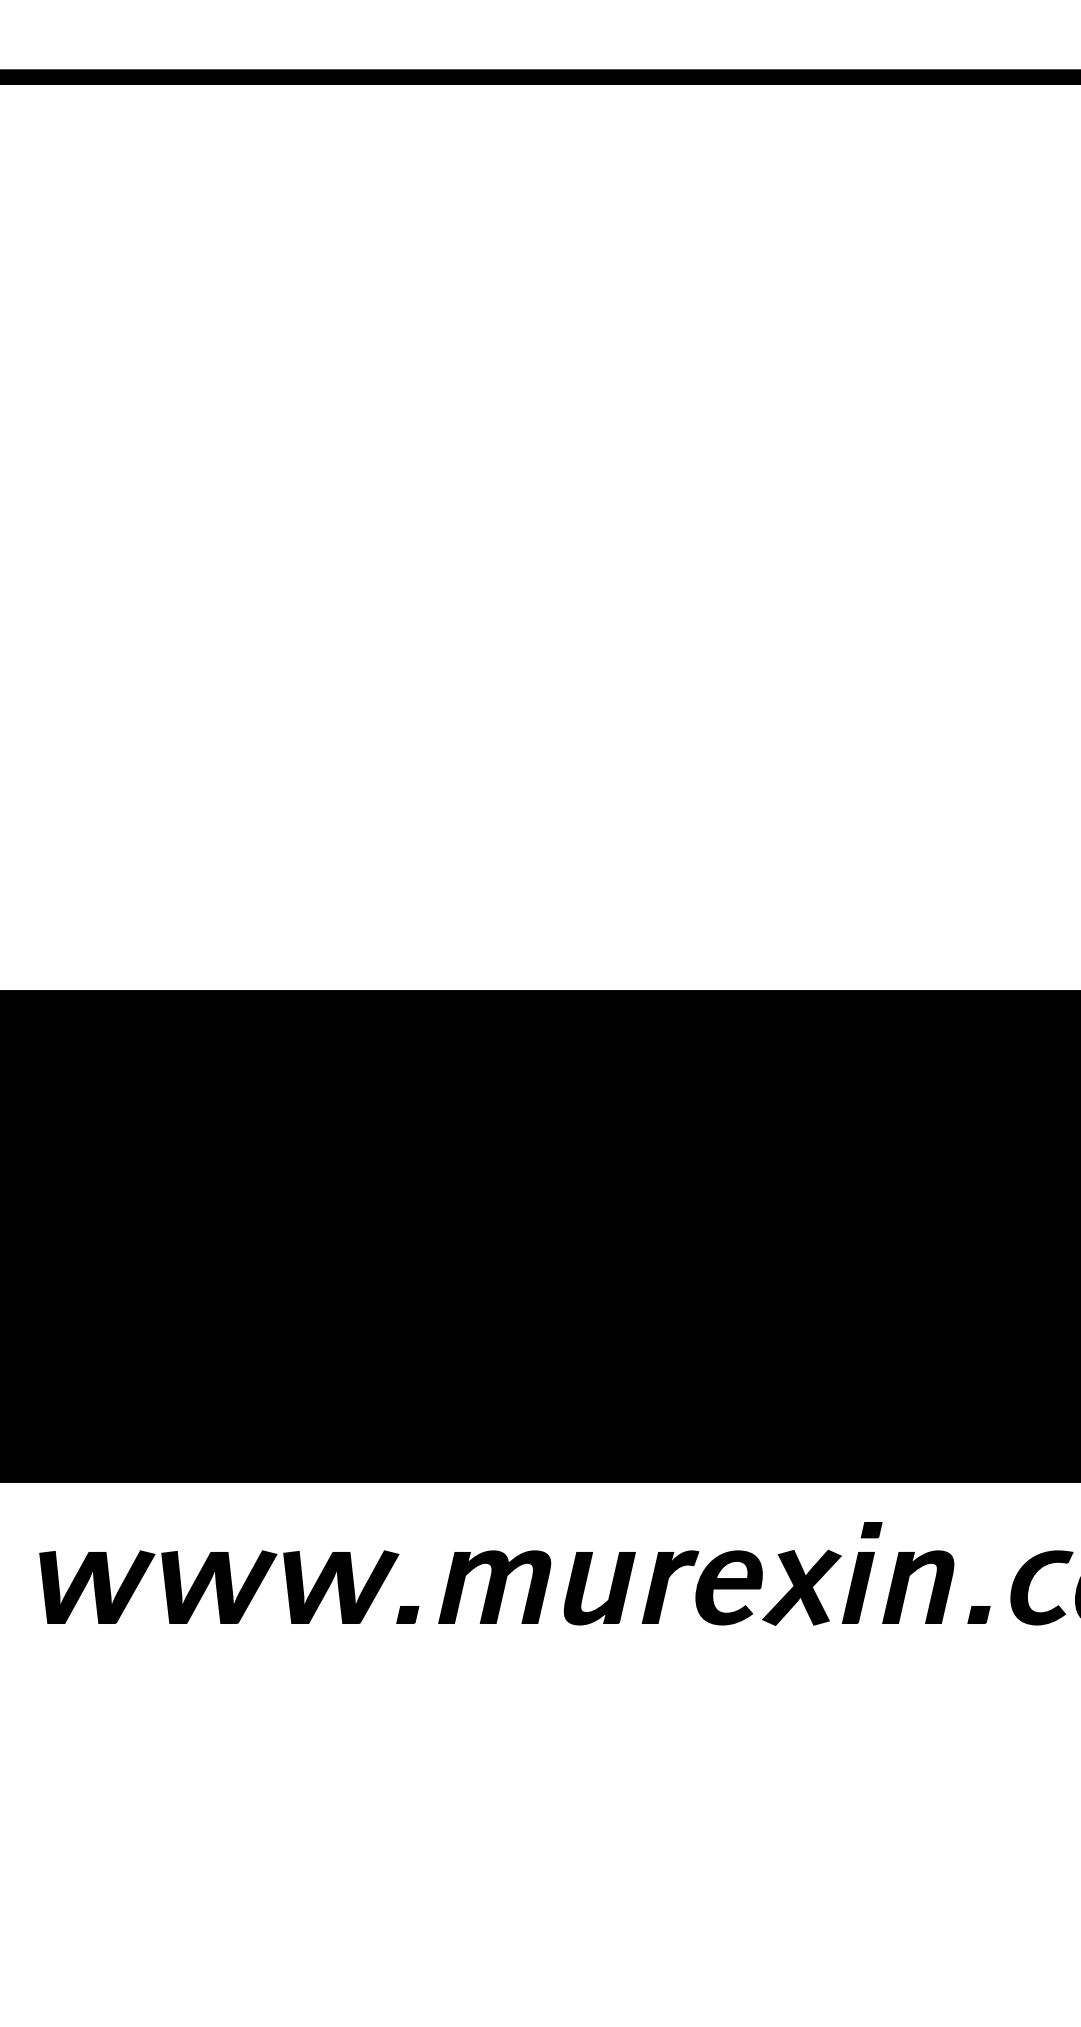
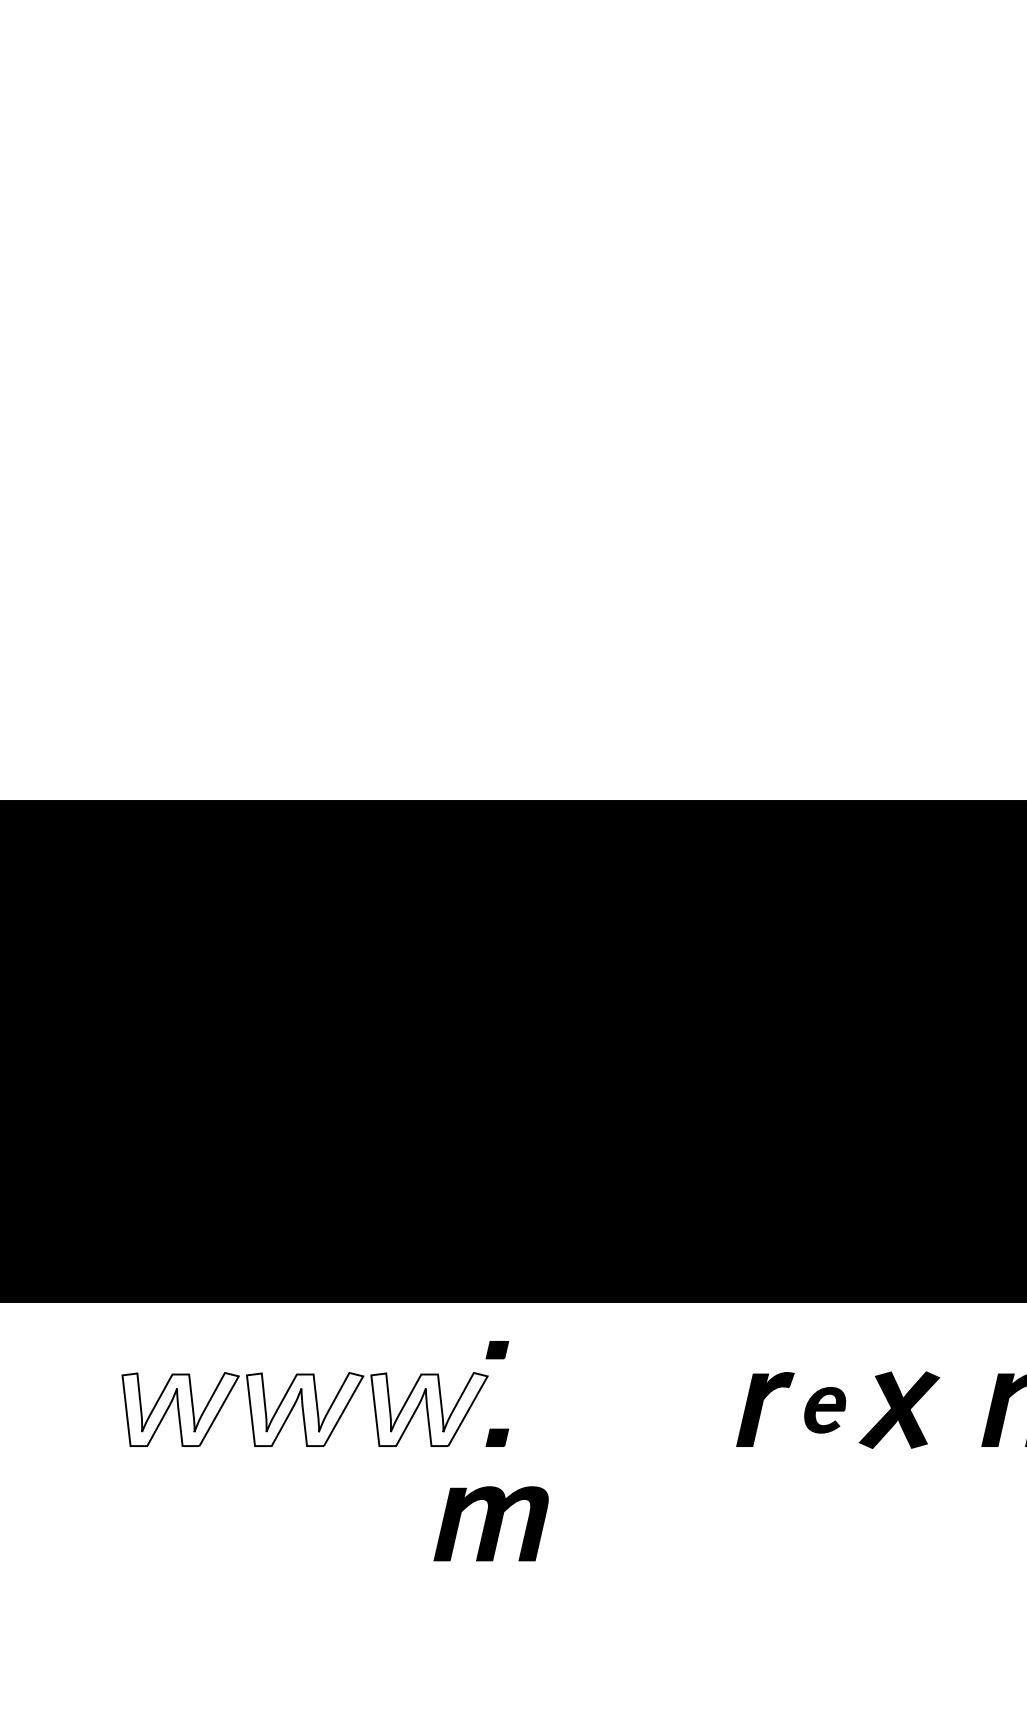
part: (407, 1528) -> (497, 1349), added
part: (861, 1572) -> (960, 1394), removed
part: (494, 1586) -> (490, 1523), moved
fill: (97, 1587) -> (180, 1409), removed
fill: (219, 1587) -> (305, 1409), removed
fill: (341, 1587) -> (429, 1409), removed
part: (728, 1587) -> (824, 1409), size x0.6
part: (610, 1588) -> (704, 1410), removed

